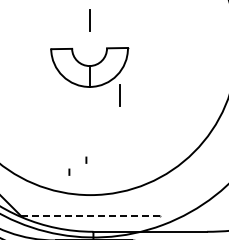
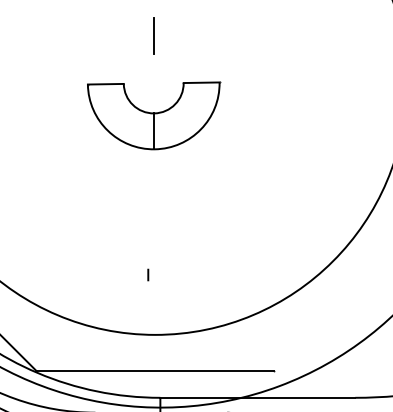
line: (119, 95) -> (205, 163), removed
curve: (69, 171) -> (119, 294), removed
line: (90, 216) -> (155, 371), dashed -> solid

